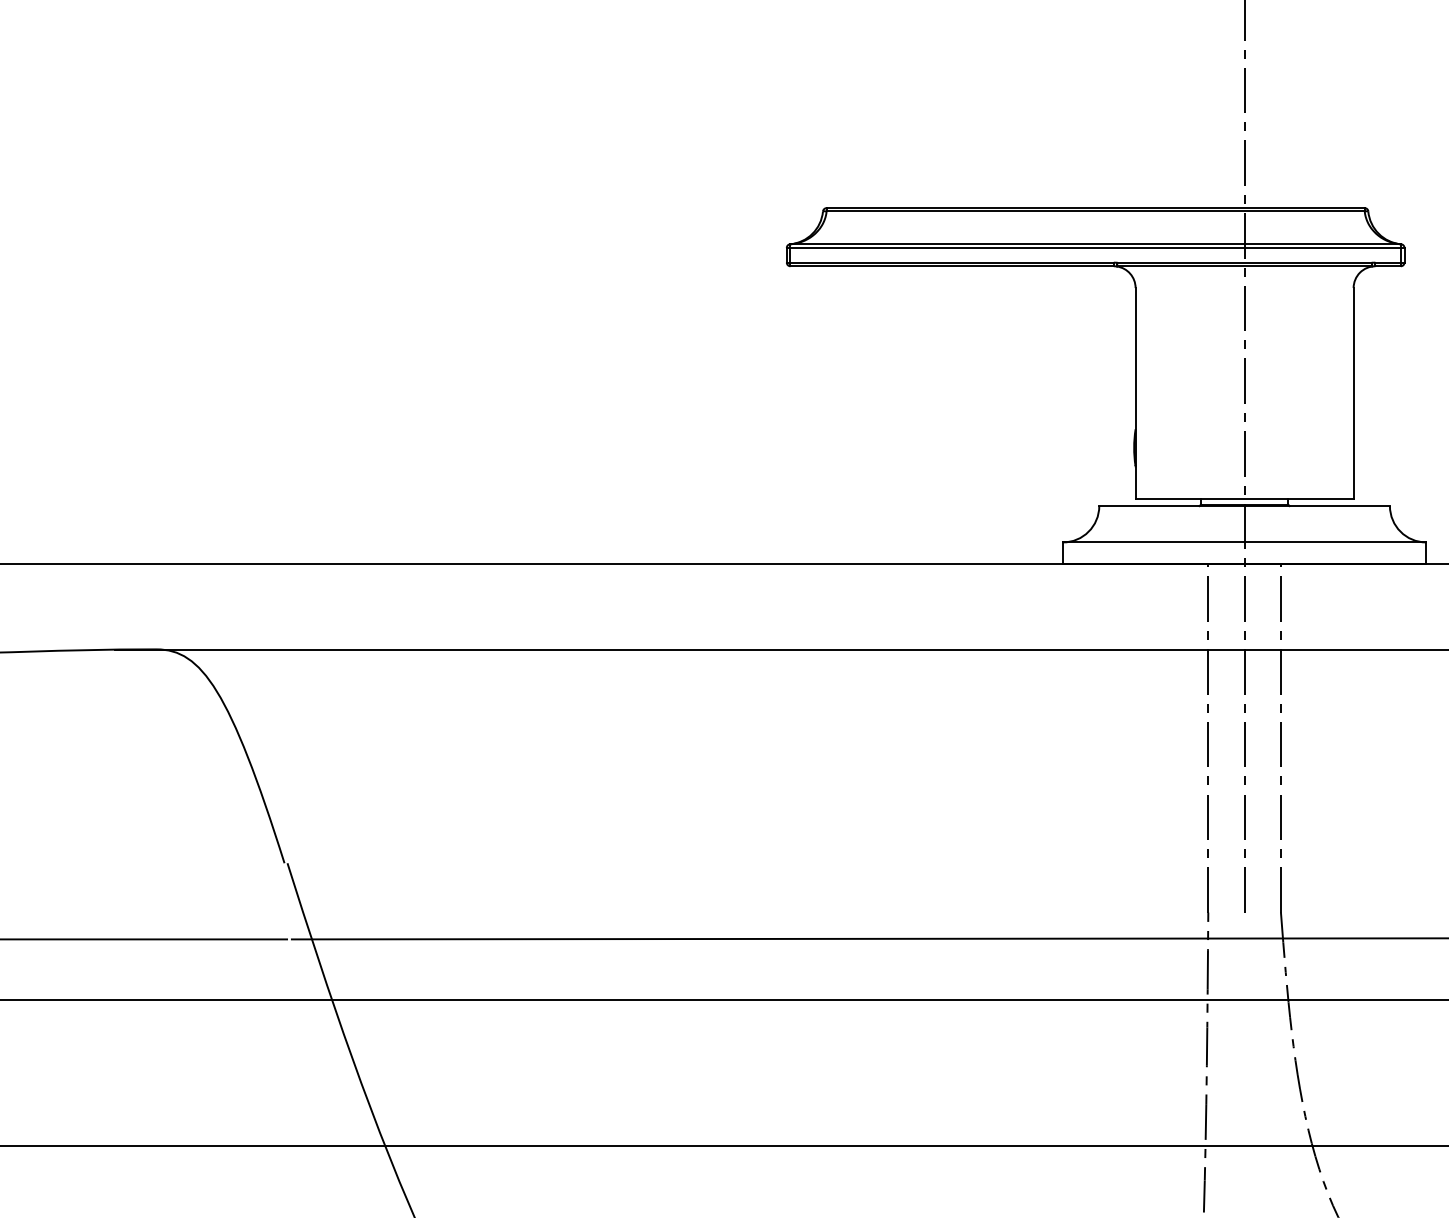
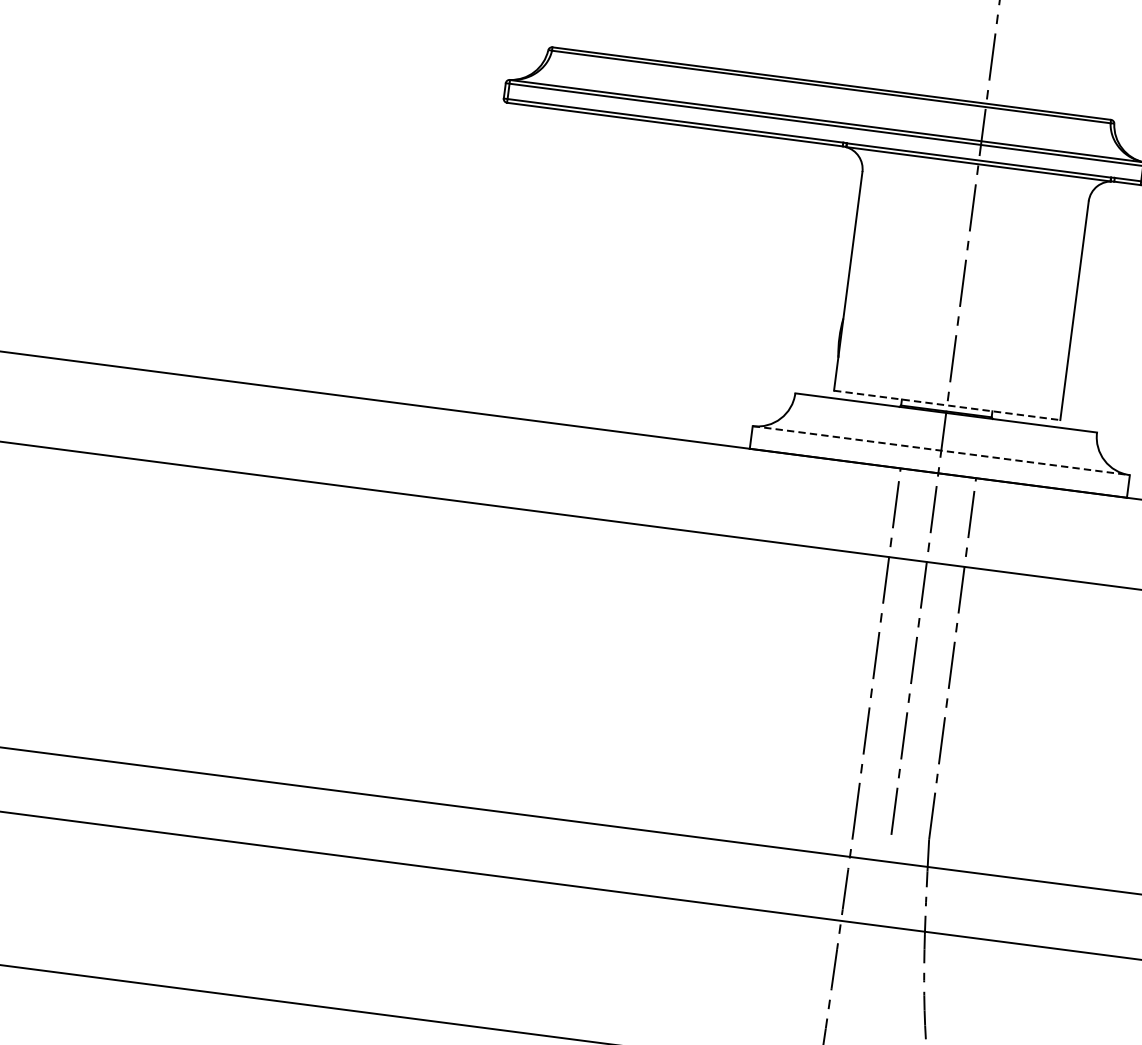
line: (1245, 498) -> (948, 405), solid -> dashed
line: (1244, 542) -> (941, 450), solid -> dashed

